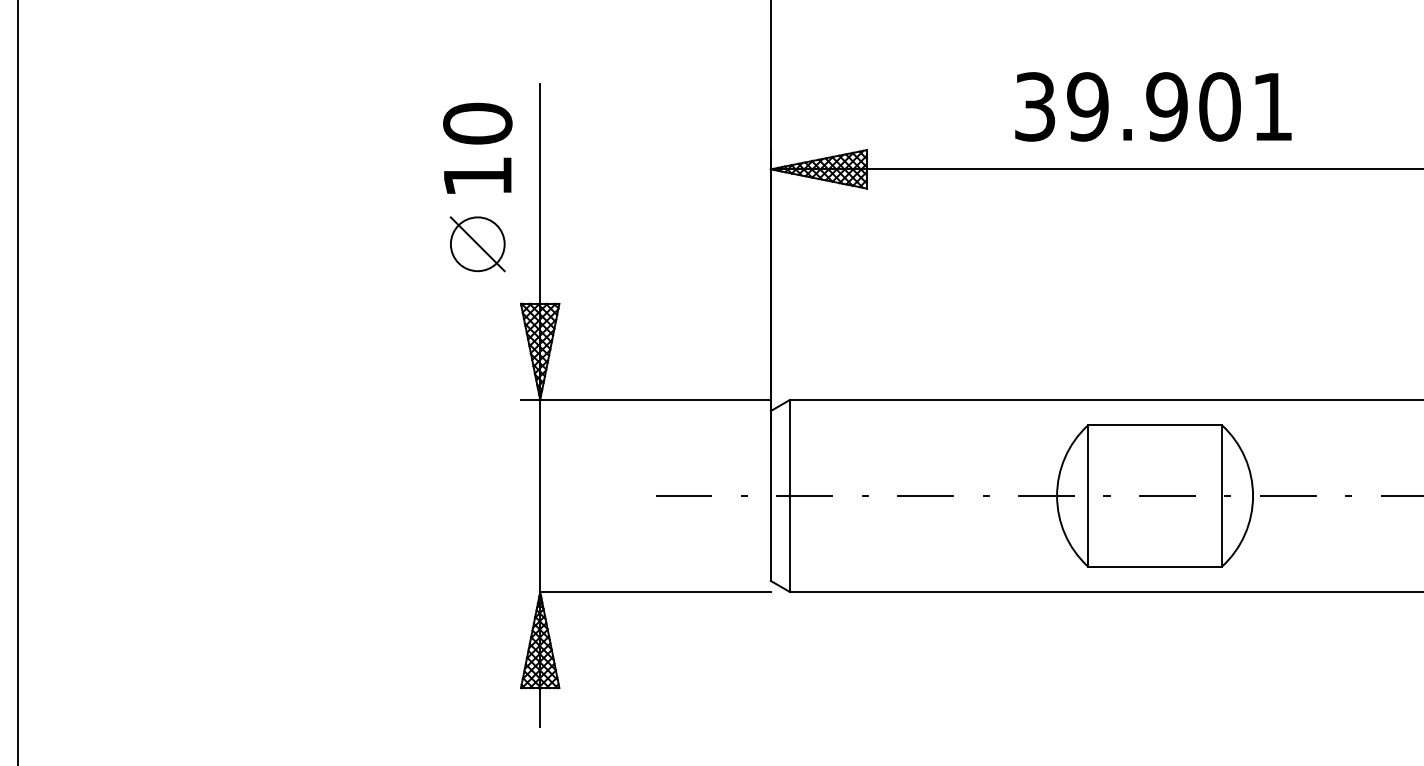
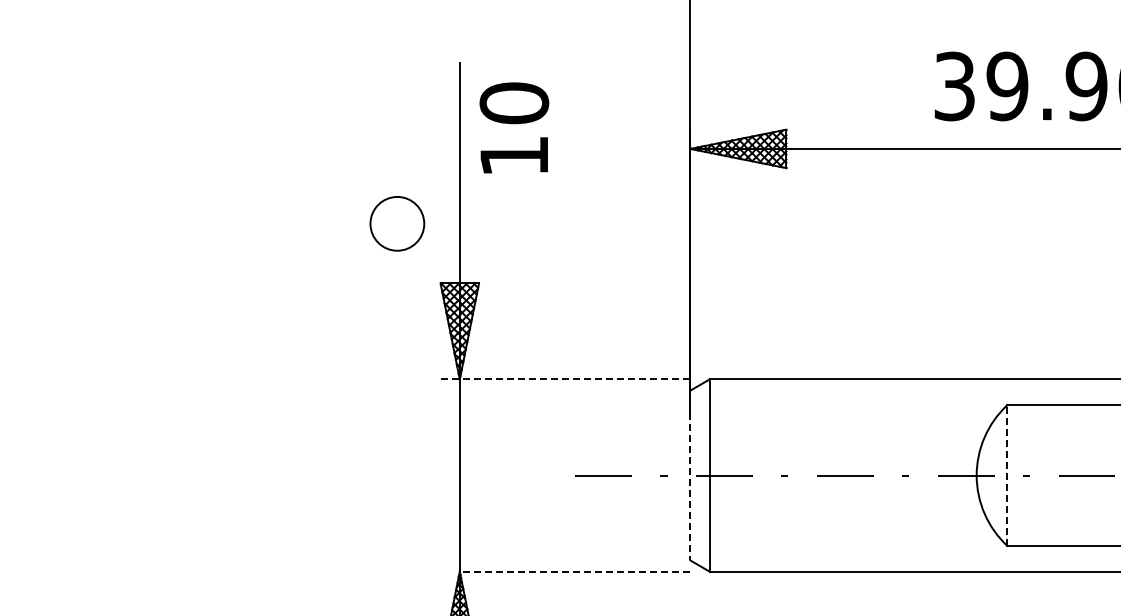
text: (477, 147) -> (514, 127), moved
line: (477, 244) -> (397, 224), removed
line: (645, 399) -> (565, 379), solid -> dashed
line: (770, 495) -> (690, 475), solid -> dashed
line: (1087, 495) -> (1007, 475), solid -> dashed
line: (655, 592) -> (575, 572), solid -> dashed

